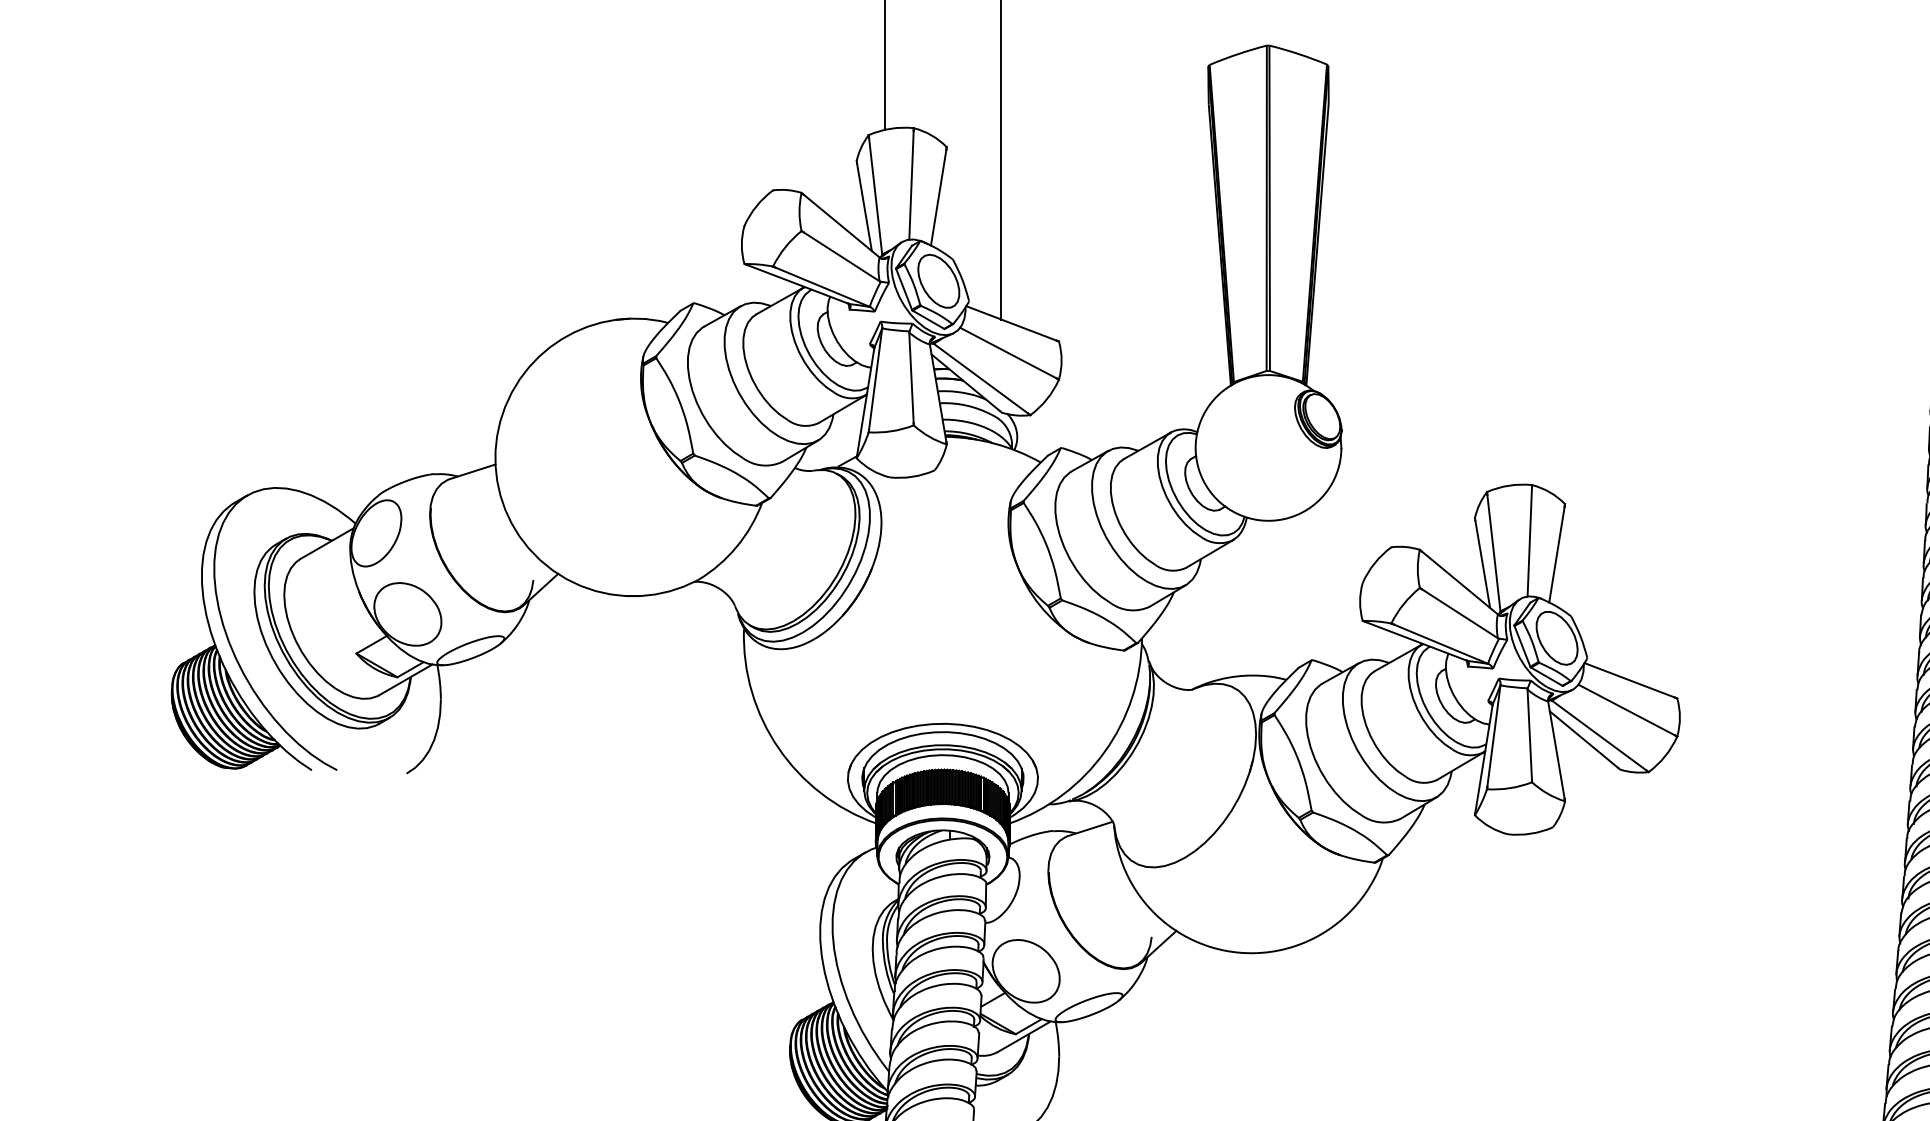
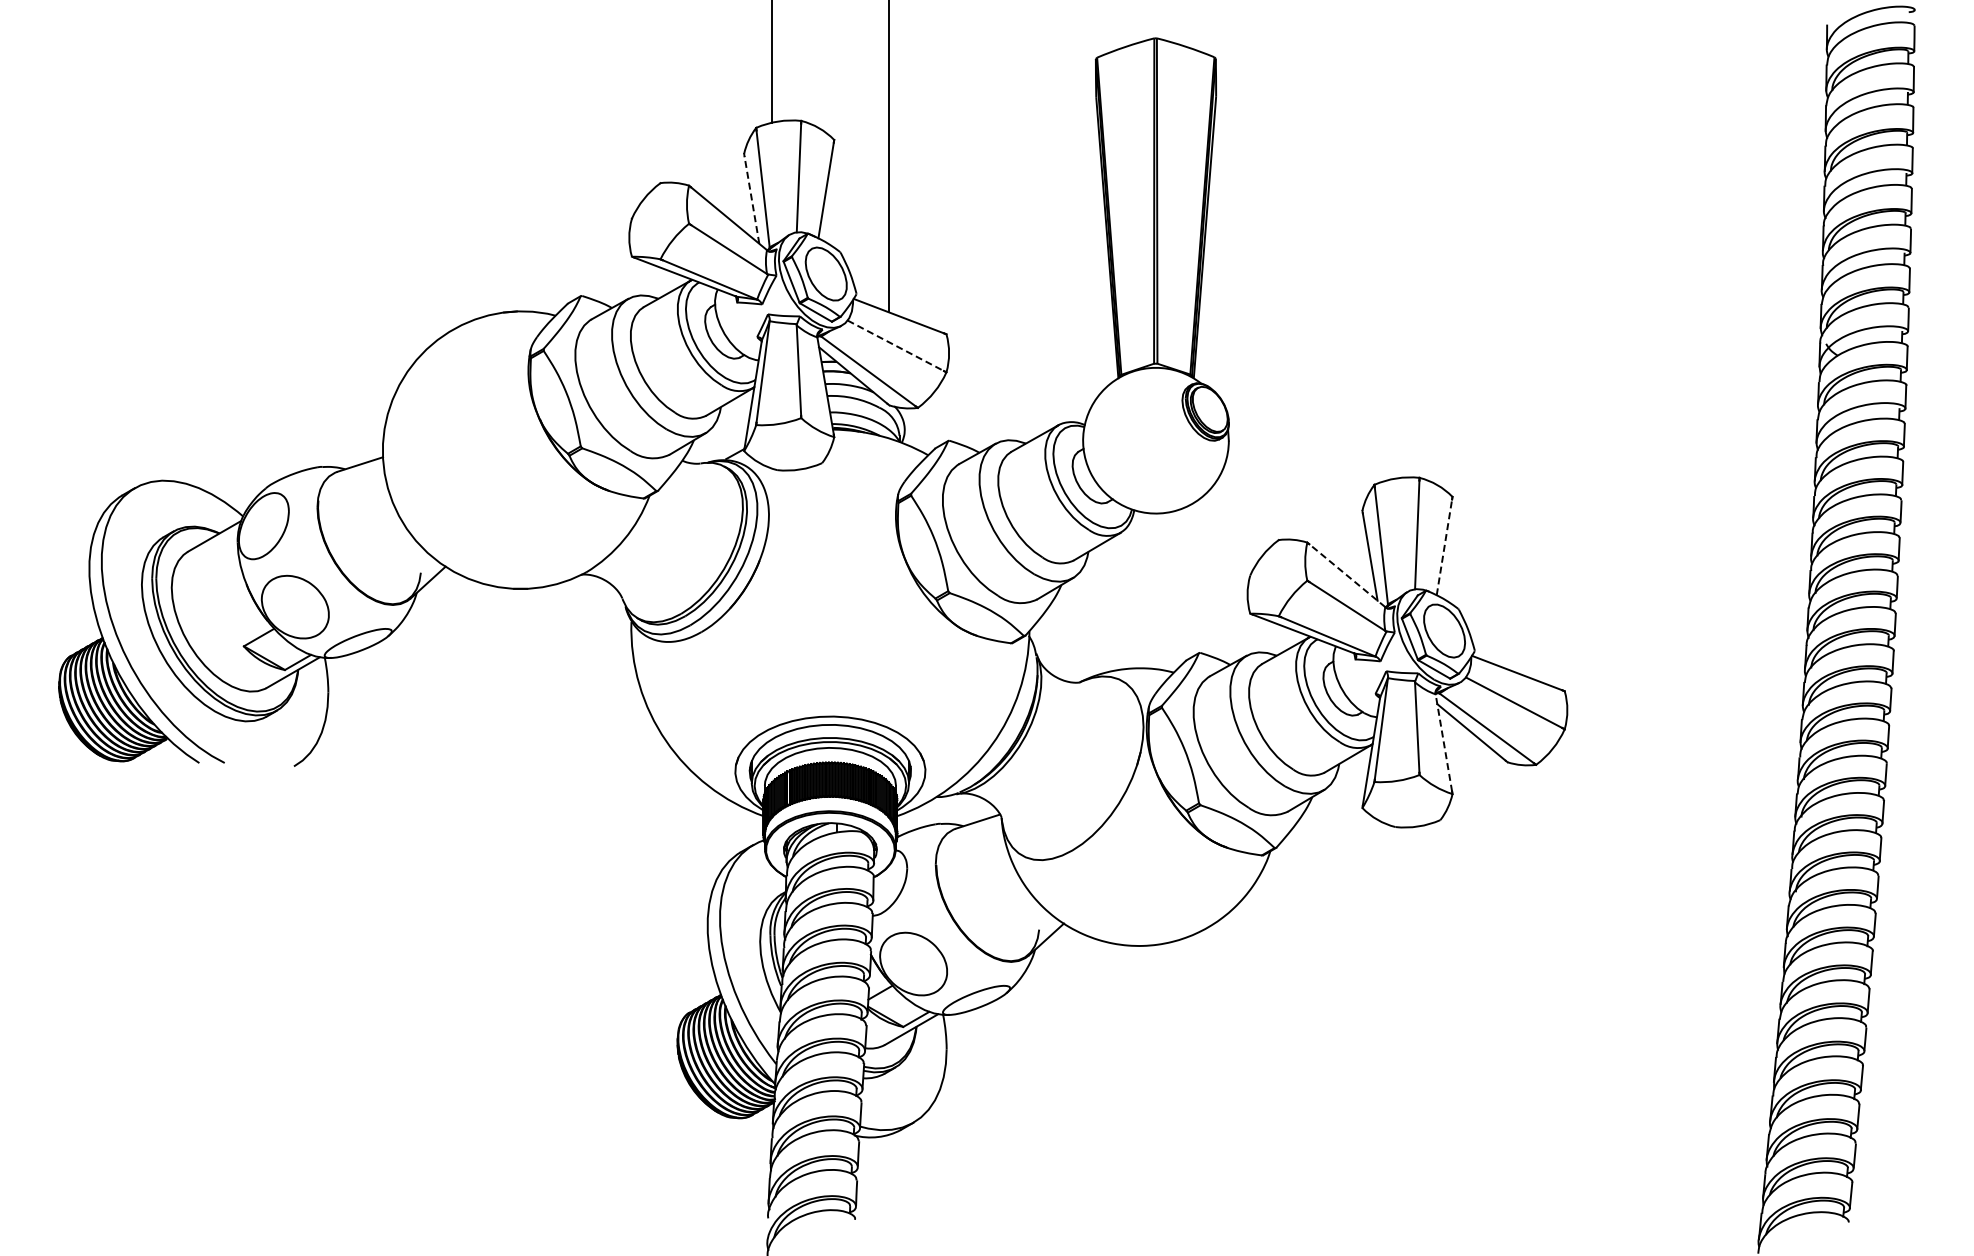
line: (864, 206) -> (751, 199), solid -> dashed
line: (1009, 353) -> (896, 346), solid -> dashed
line: (1557, 554) -> (1444, 547), solid -> dashed
line: (1459, 582) -> (1346, 575), solid -> dashed
line: (1556, 749) -> (1443, 742), solid -> dashed

